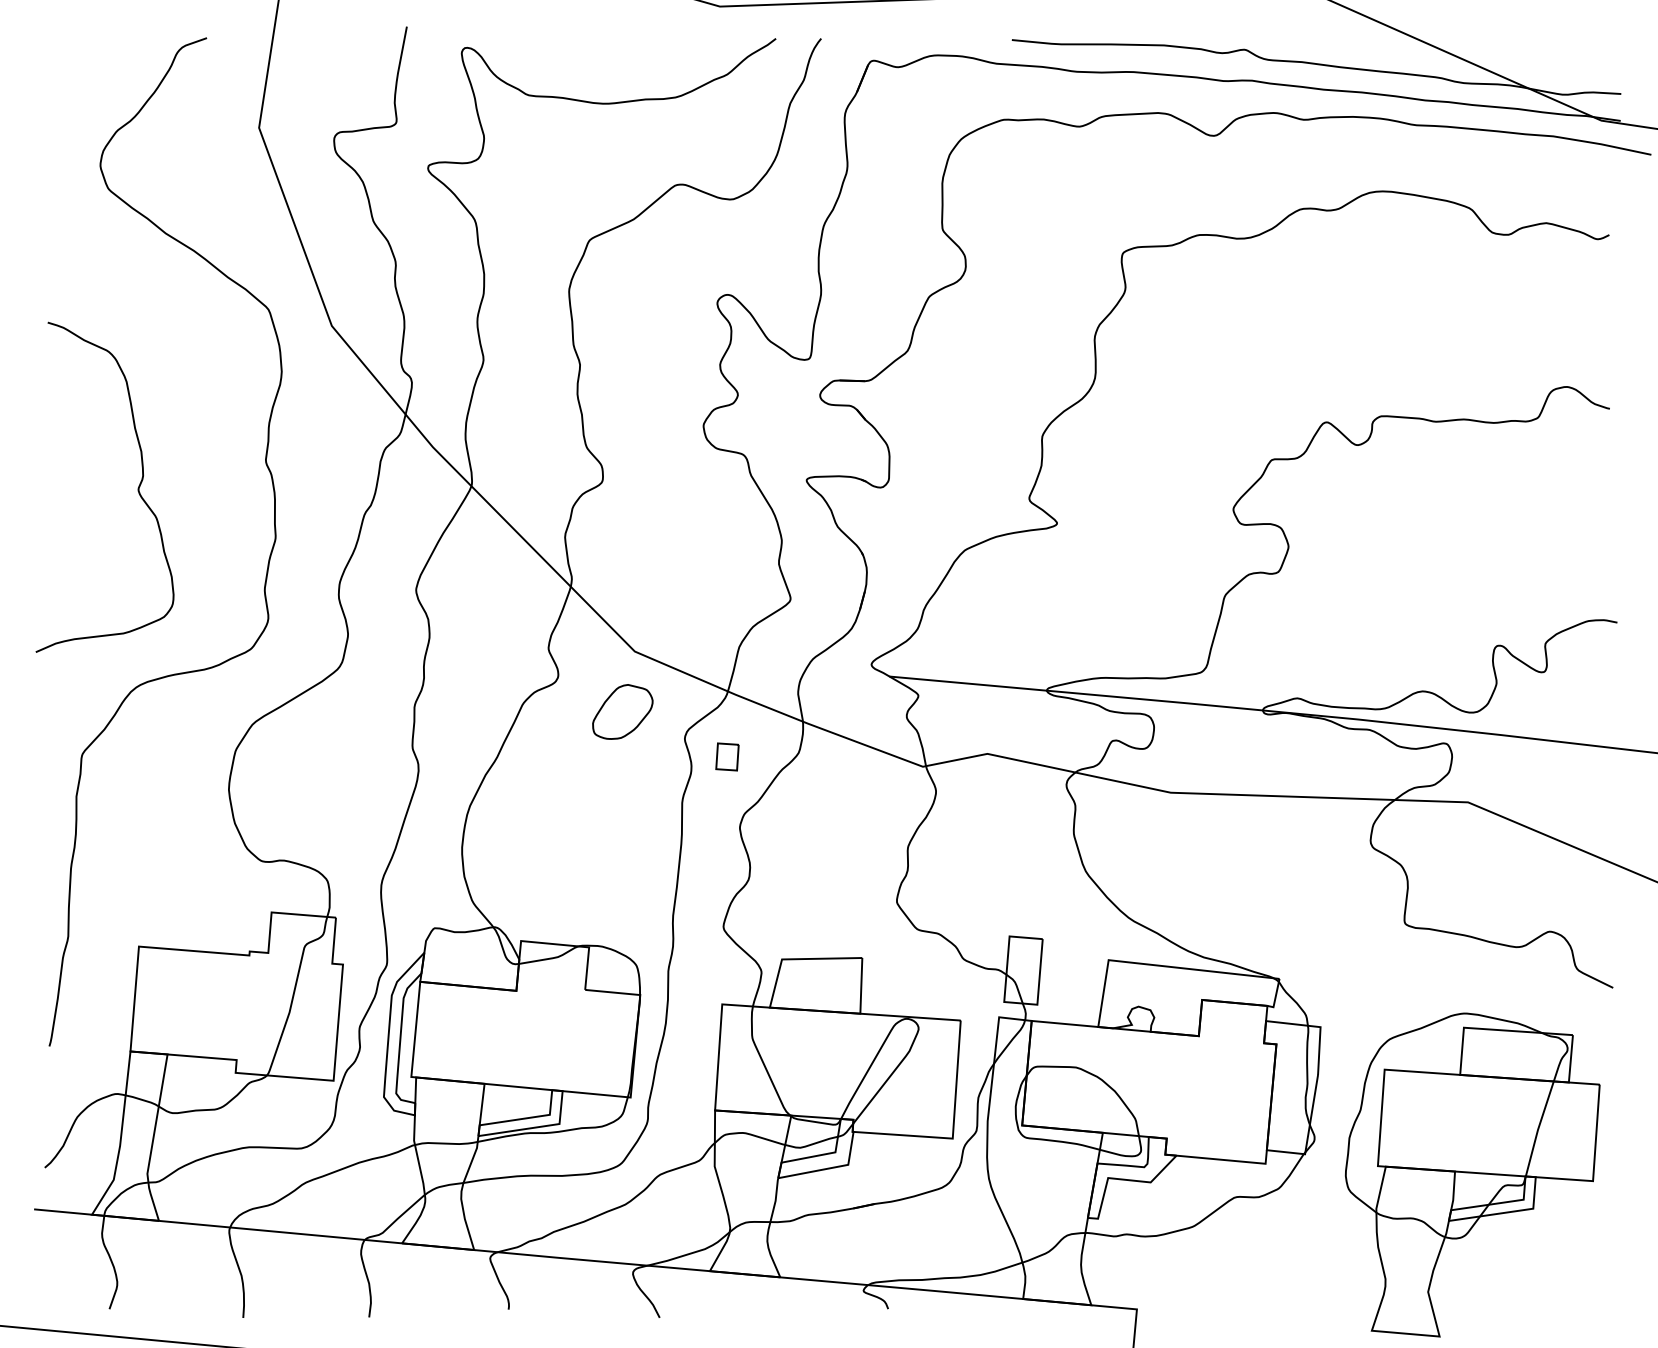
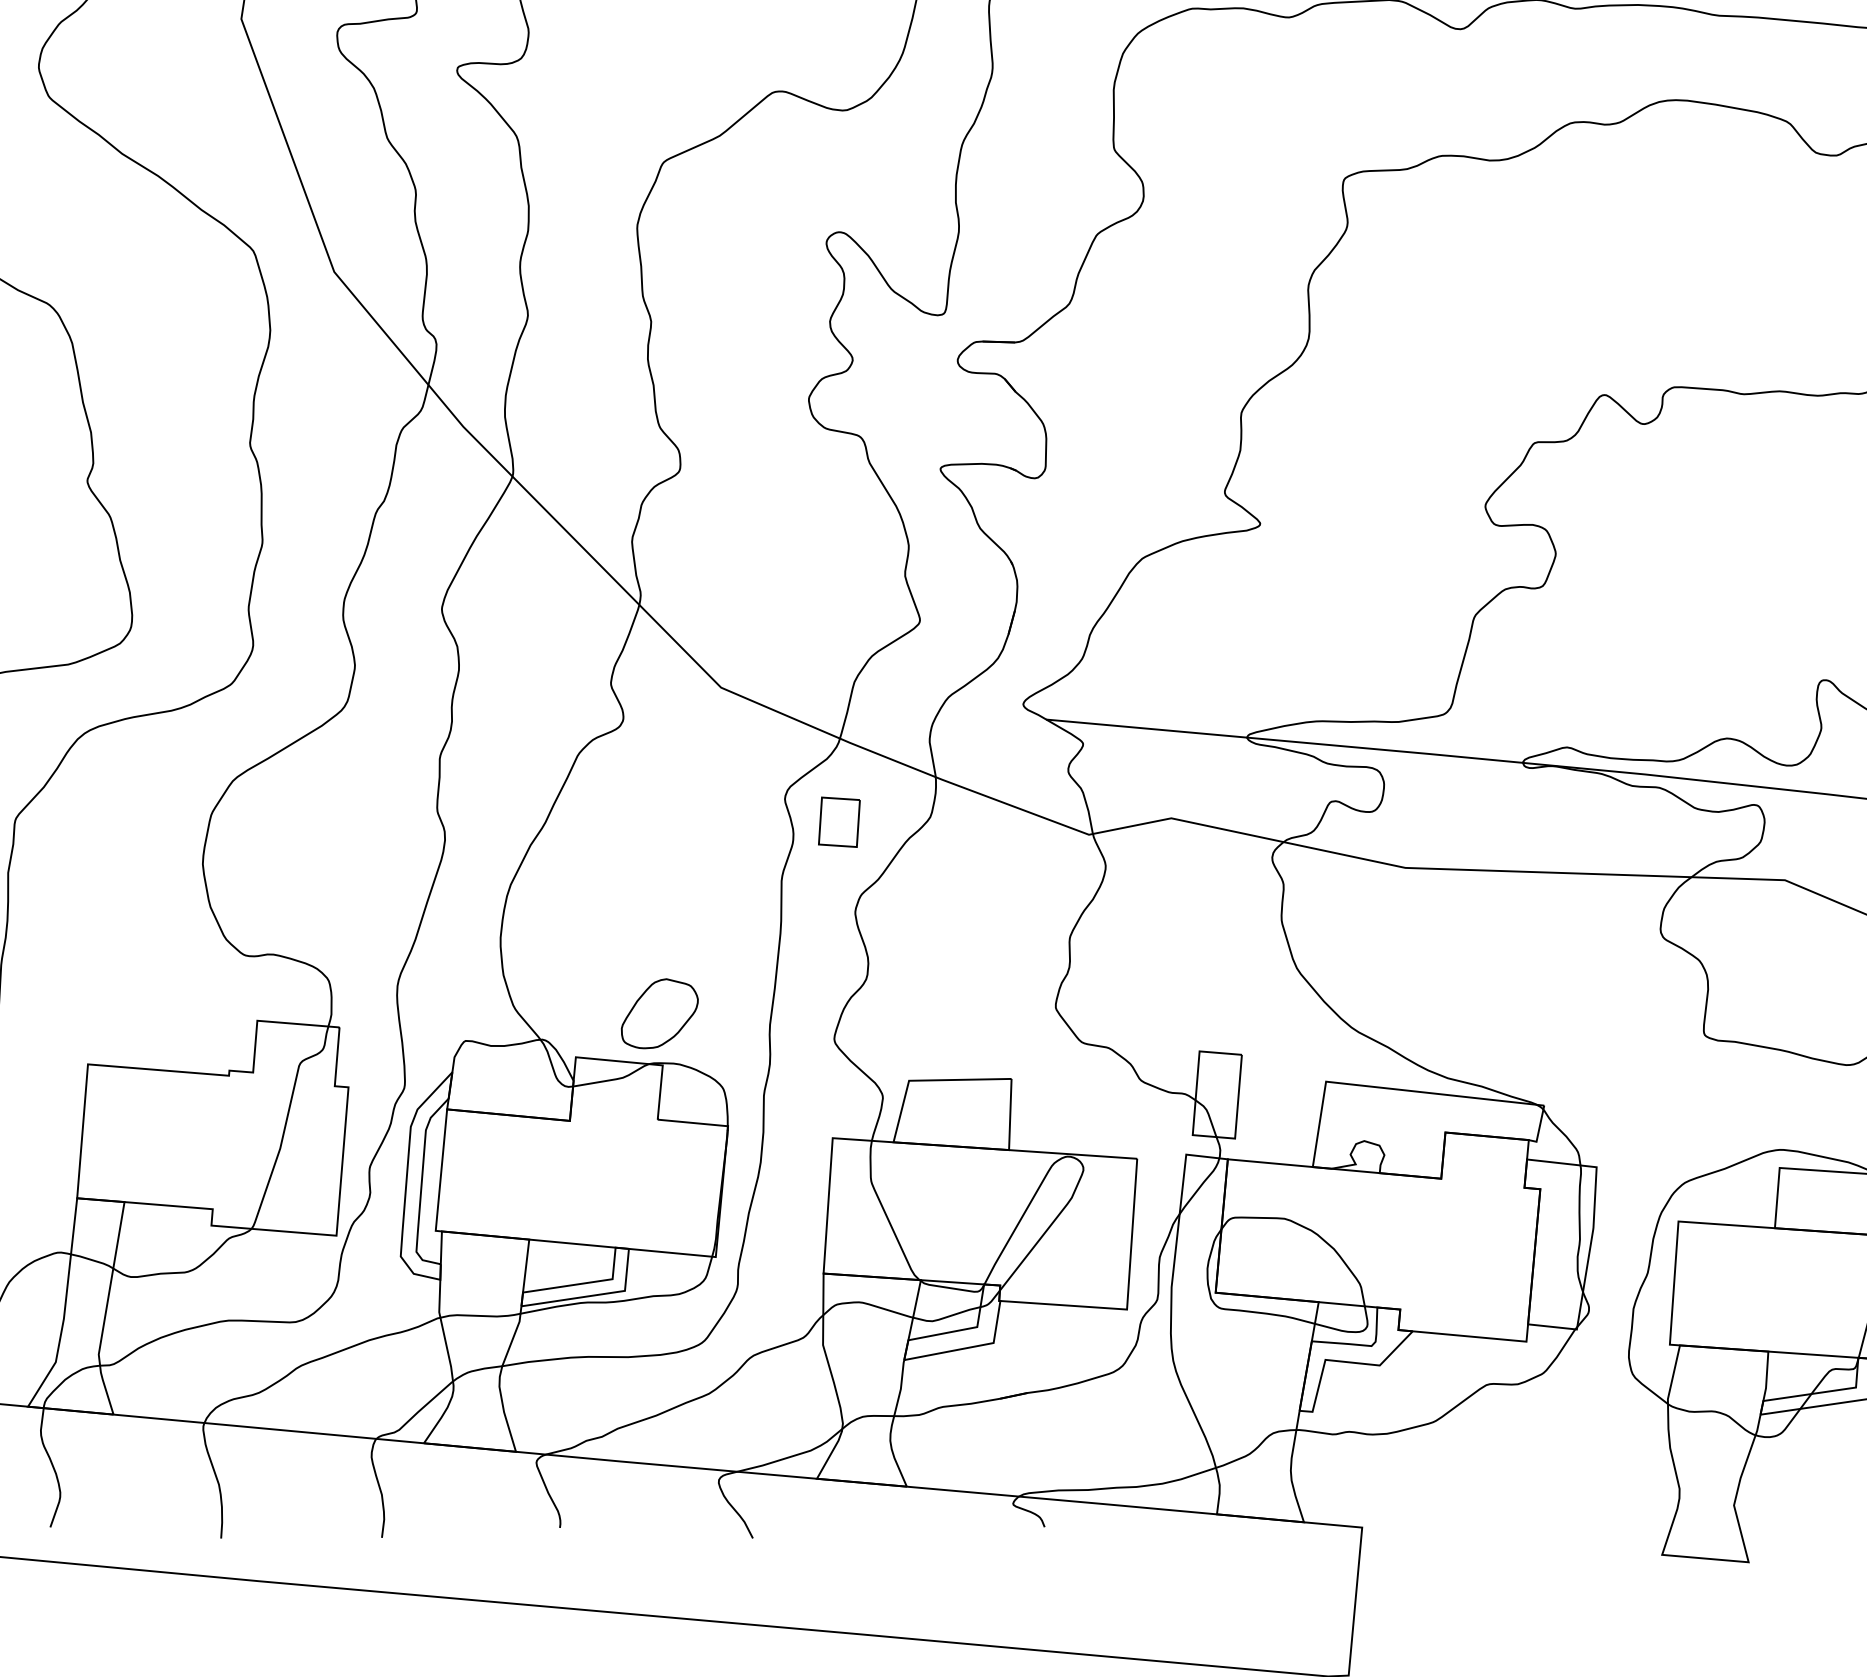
part: (622, 711) -> (659, 1013), moved
part: (727, 756) -> (839, 821), size x1.43

